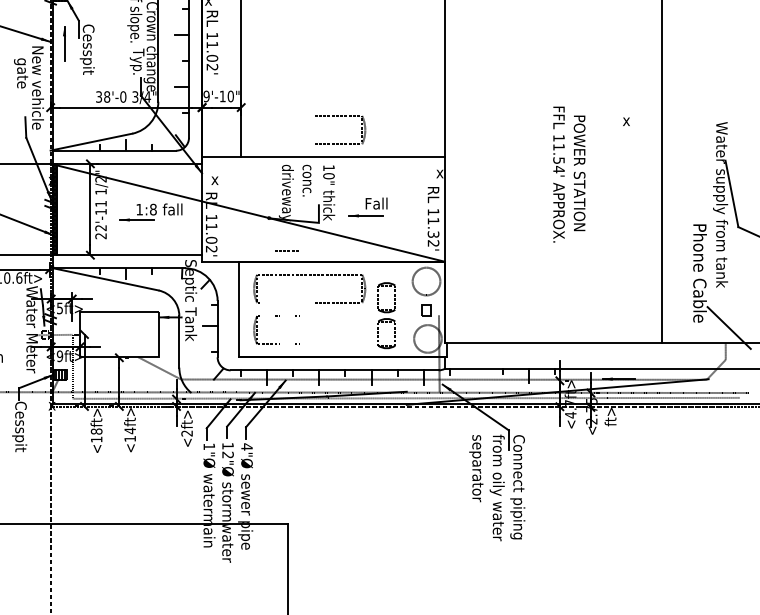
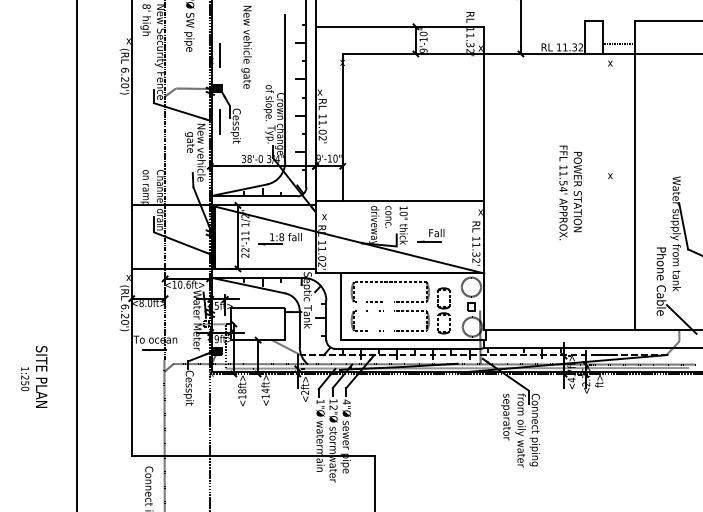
part: (340, 116) -> (411, 311), moved
text: (569, 174) -> (570, 192), moved
line: (288, 250) -> (375, 301), moved

